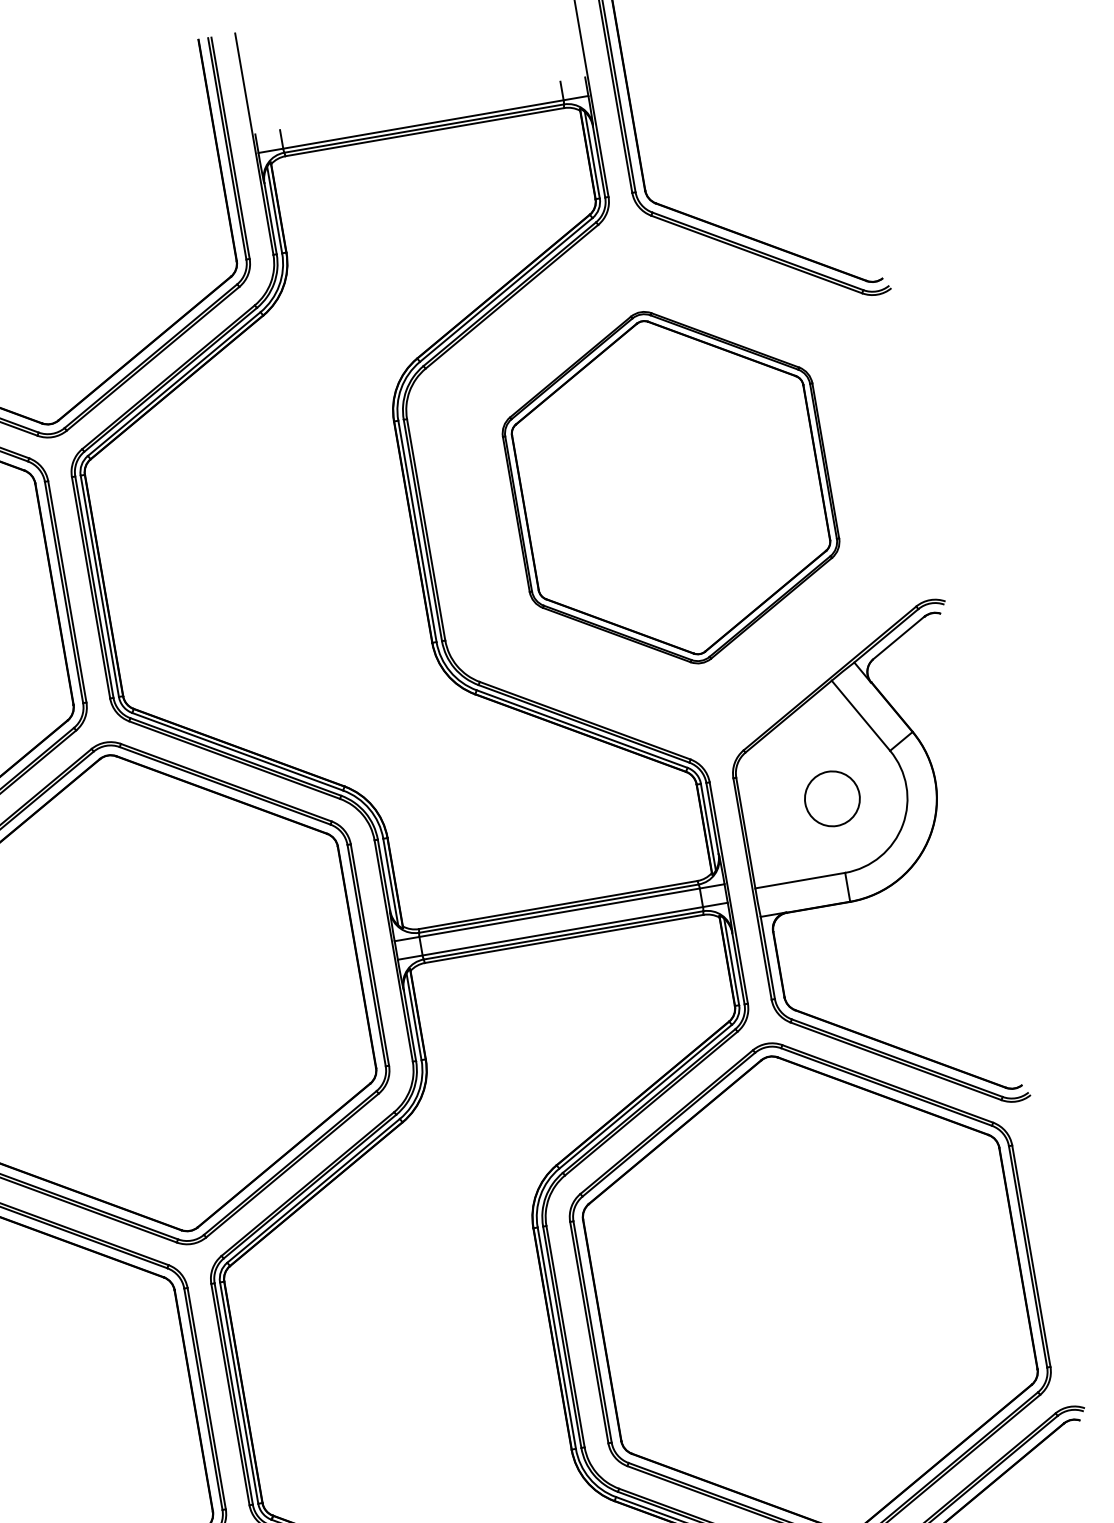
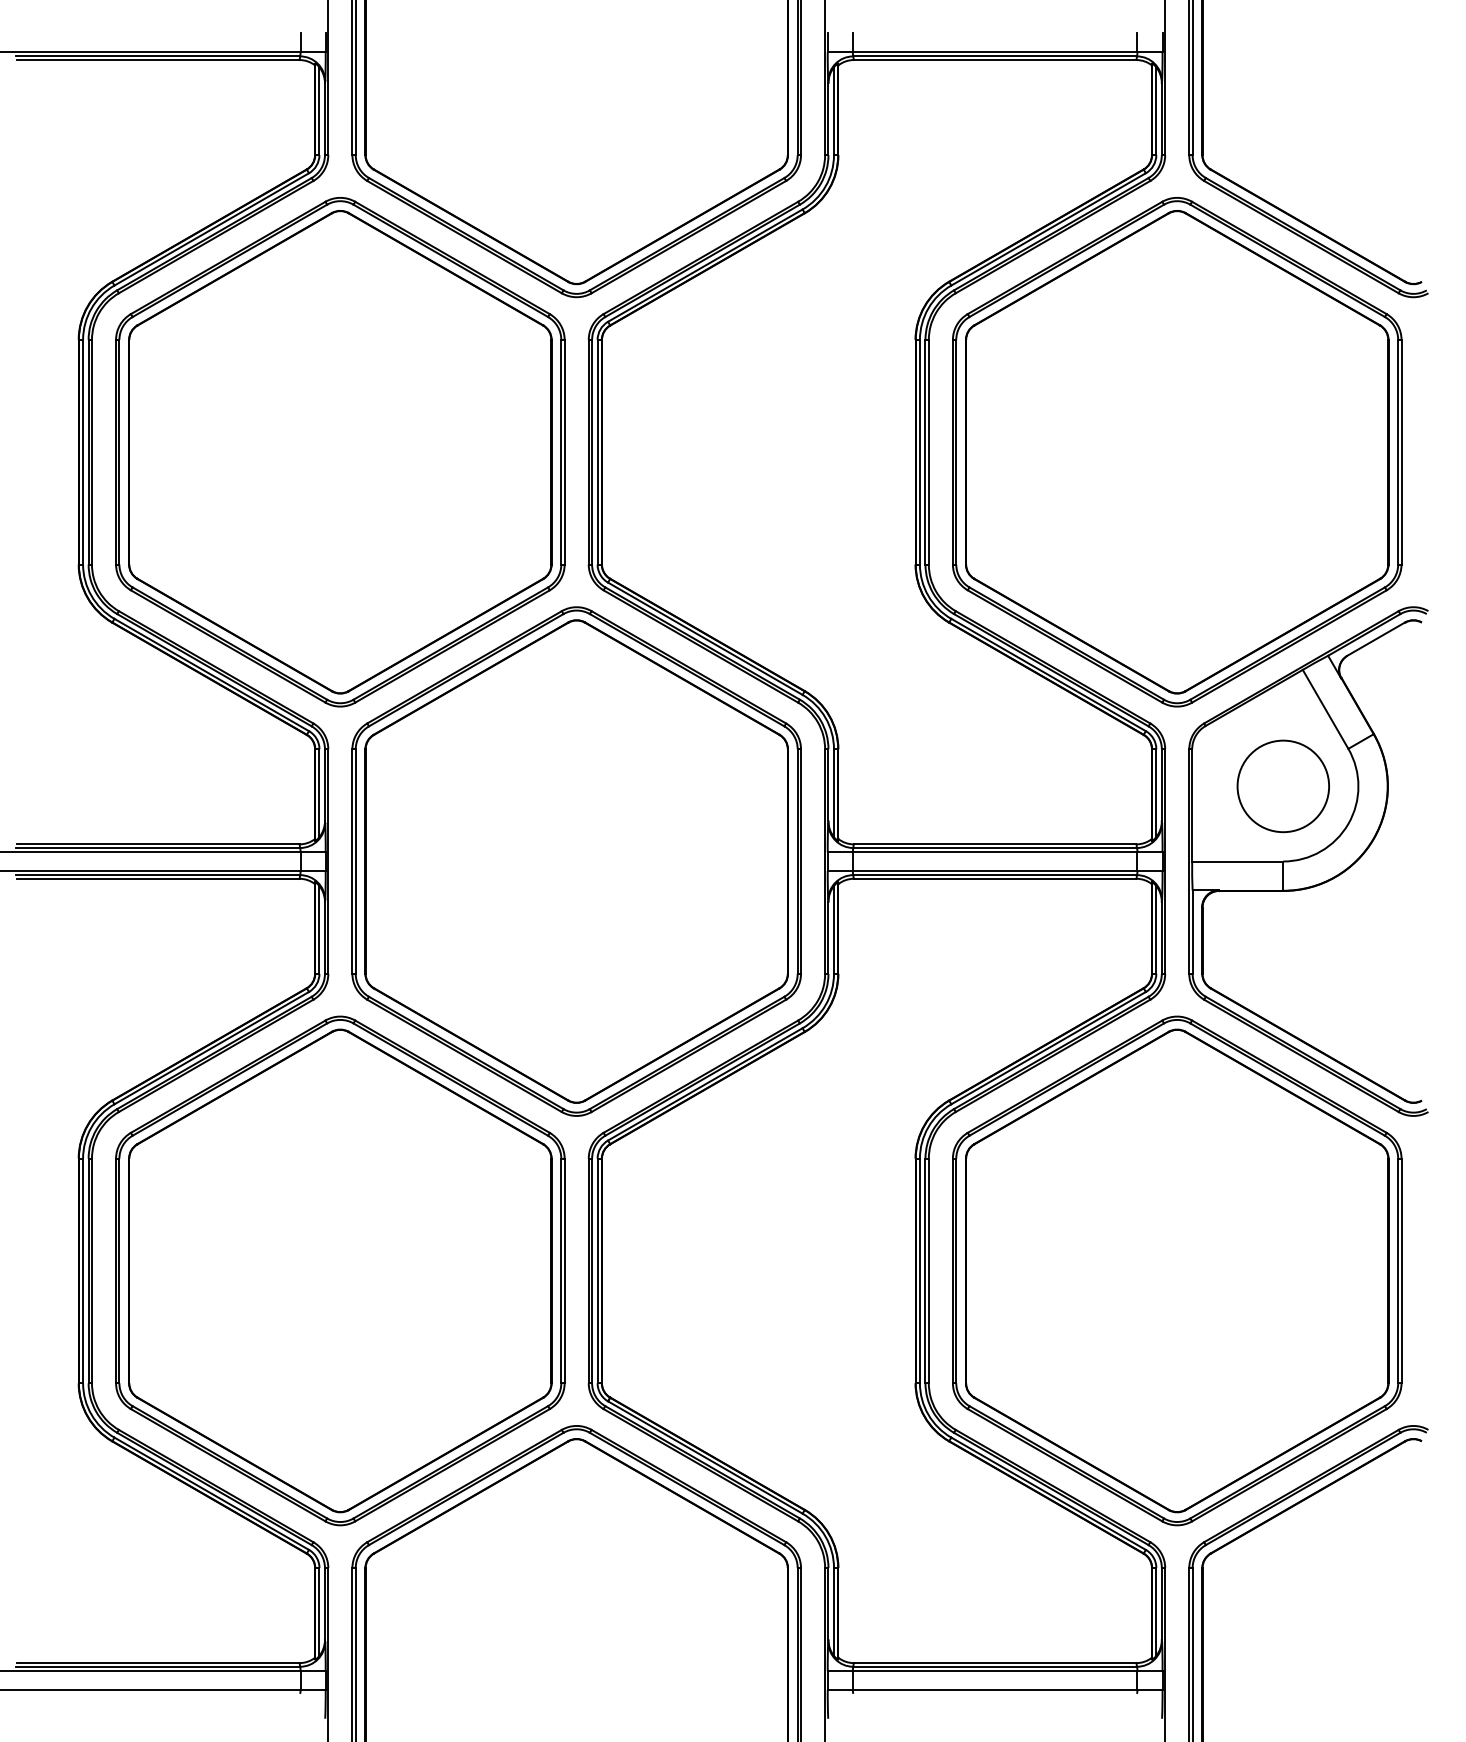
part: (671, 487) -> (1177, 452), size x1.43
circle: (832, 798) -> (1283, 786), size x1.67

